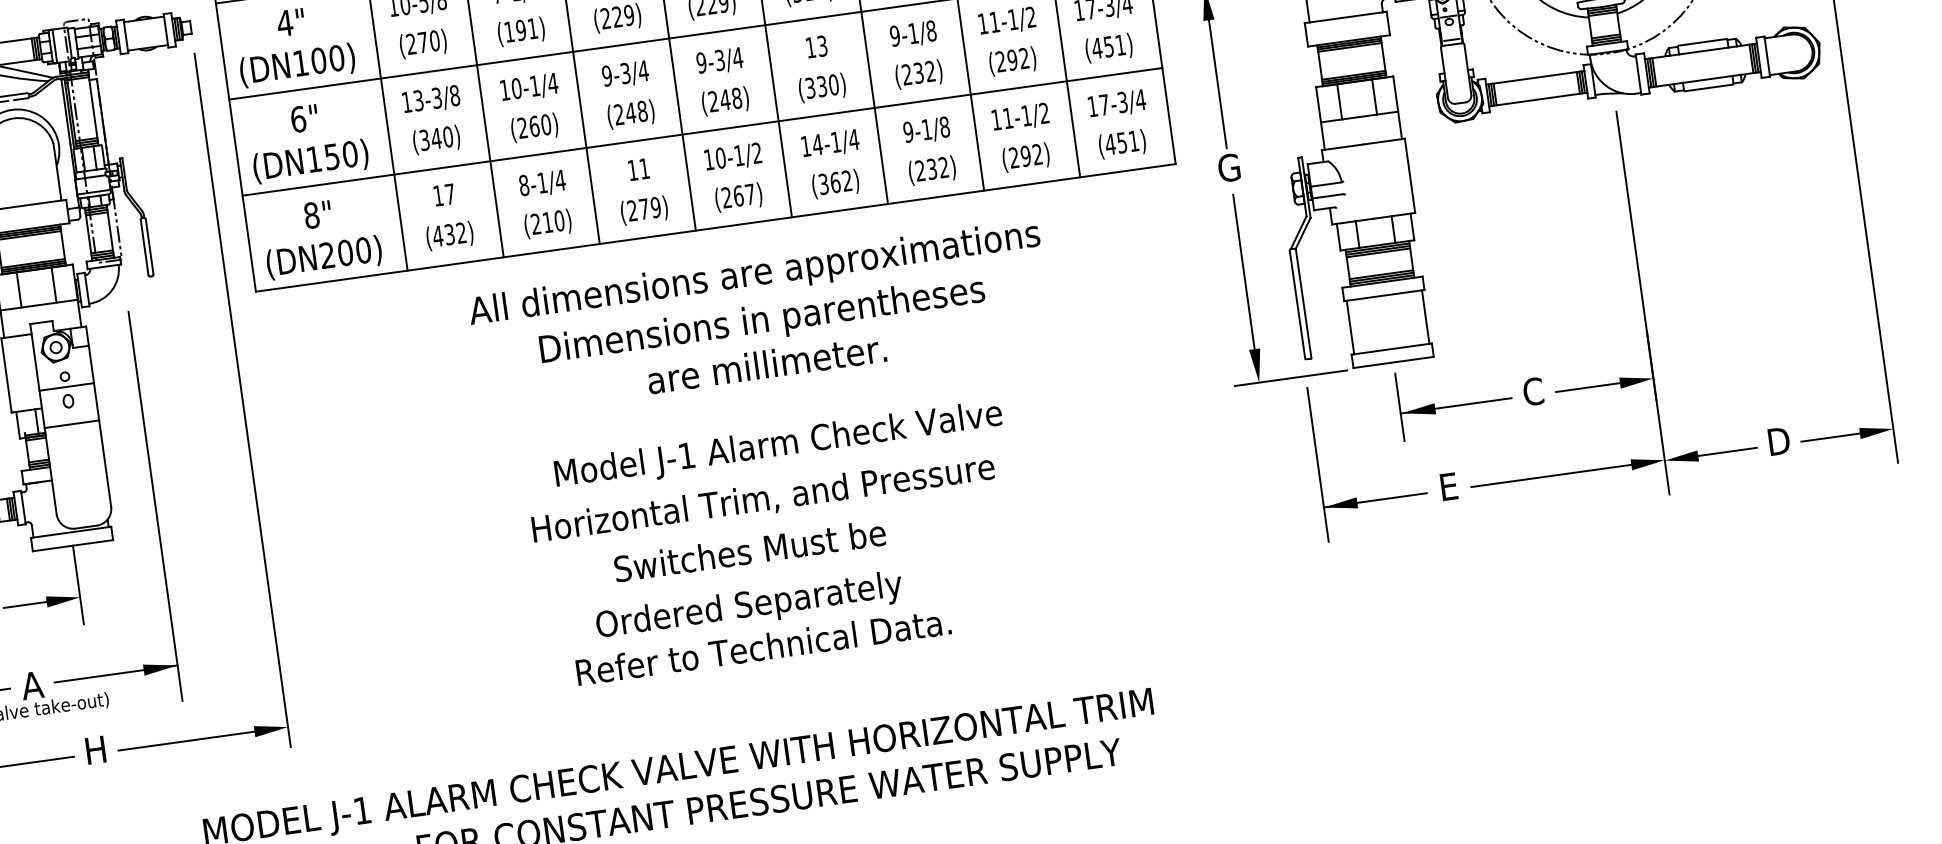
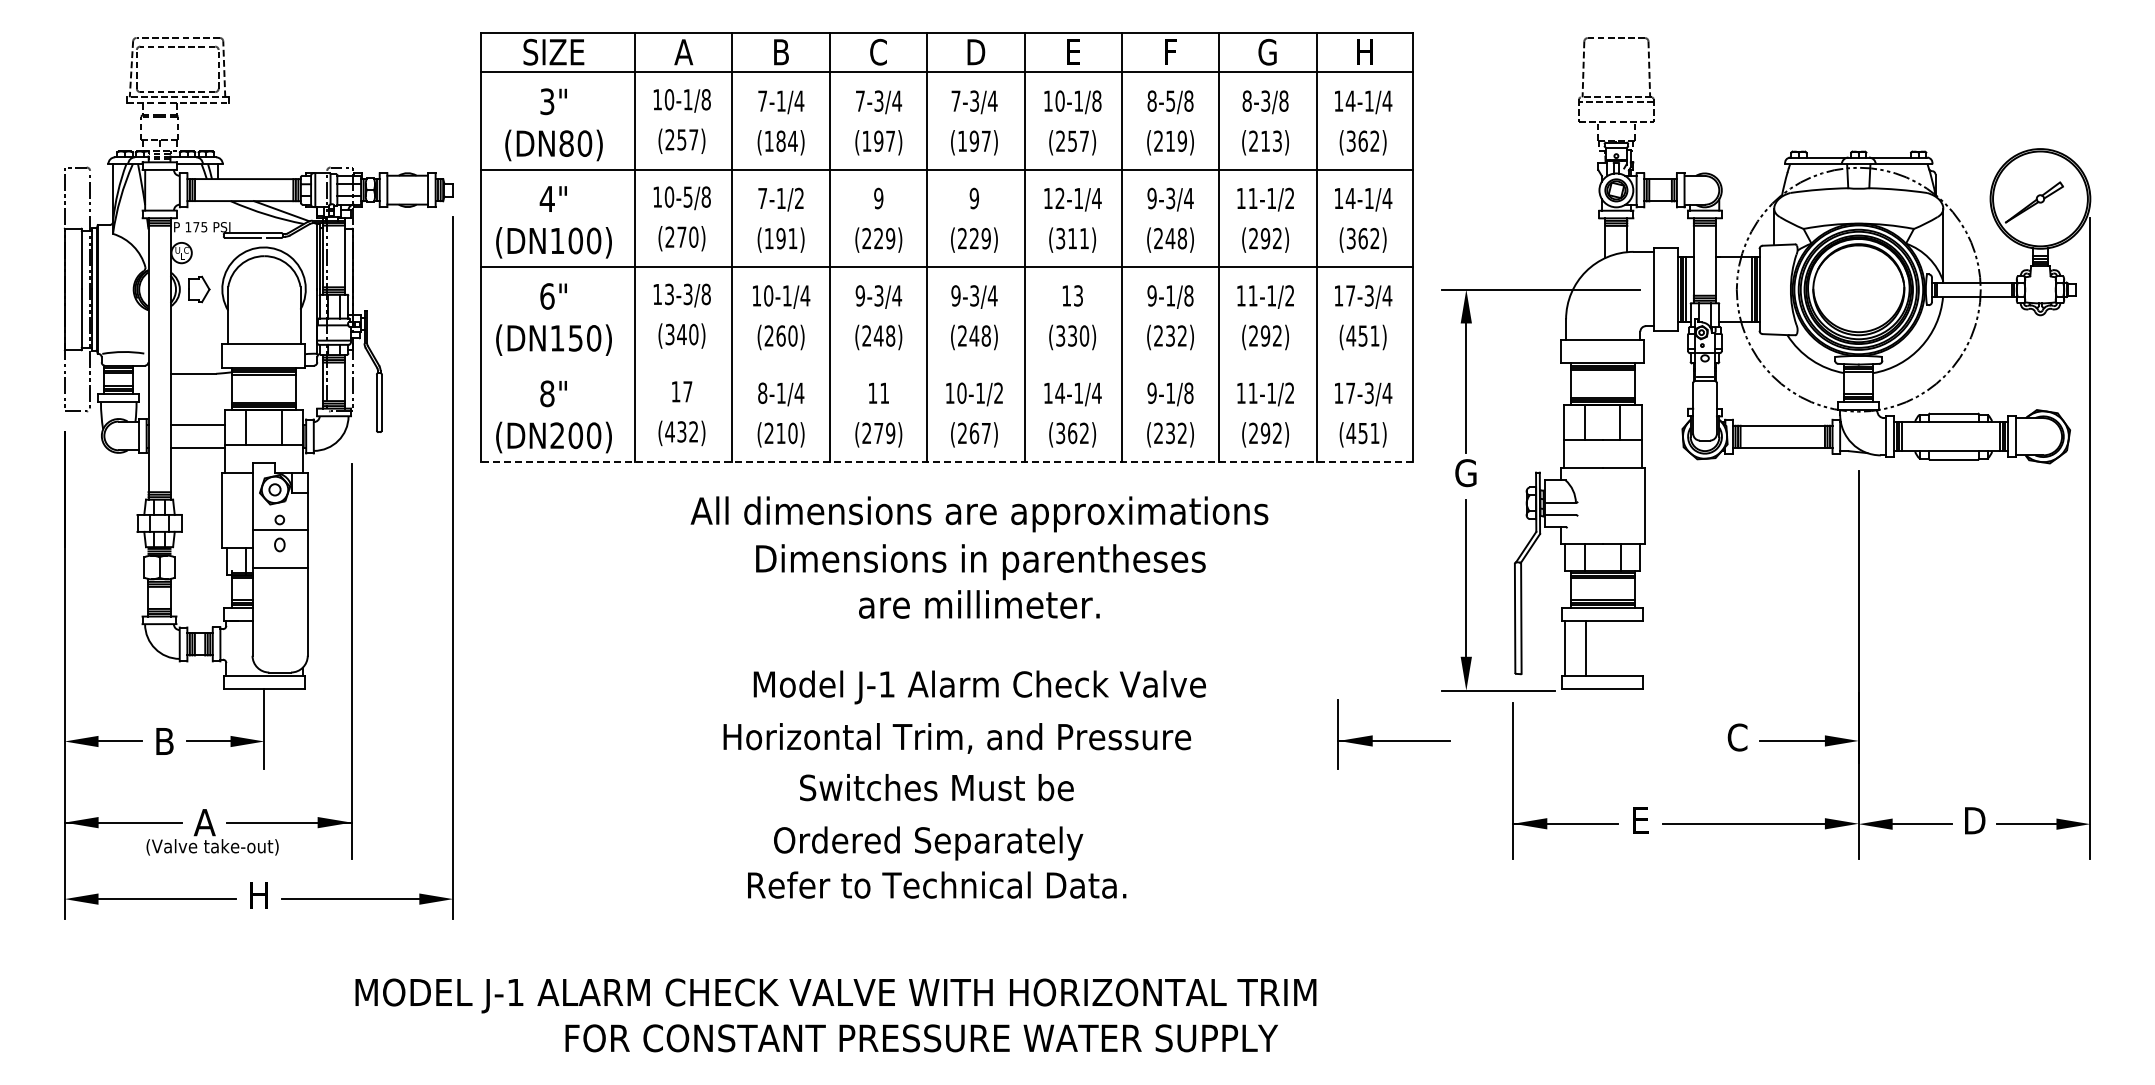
line: (702, 131) -> (947, 364), removed
line: (714, 227) -> (946, 461), solid -> dashed
line: (1425, 317) -> (1585, 648), moved
part: (1454, 399) -> (1393, 734), moved

